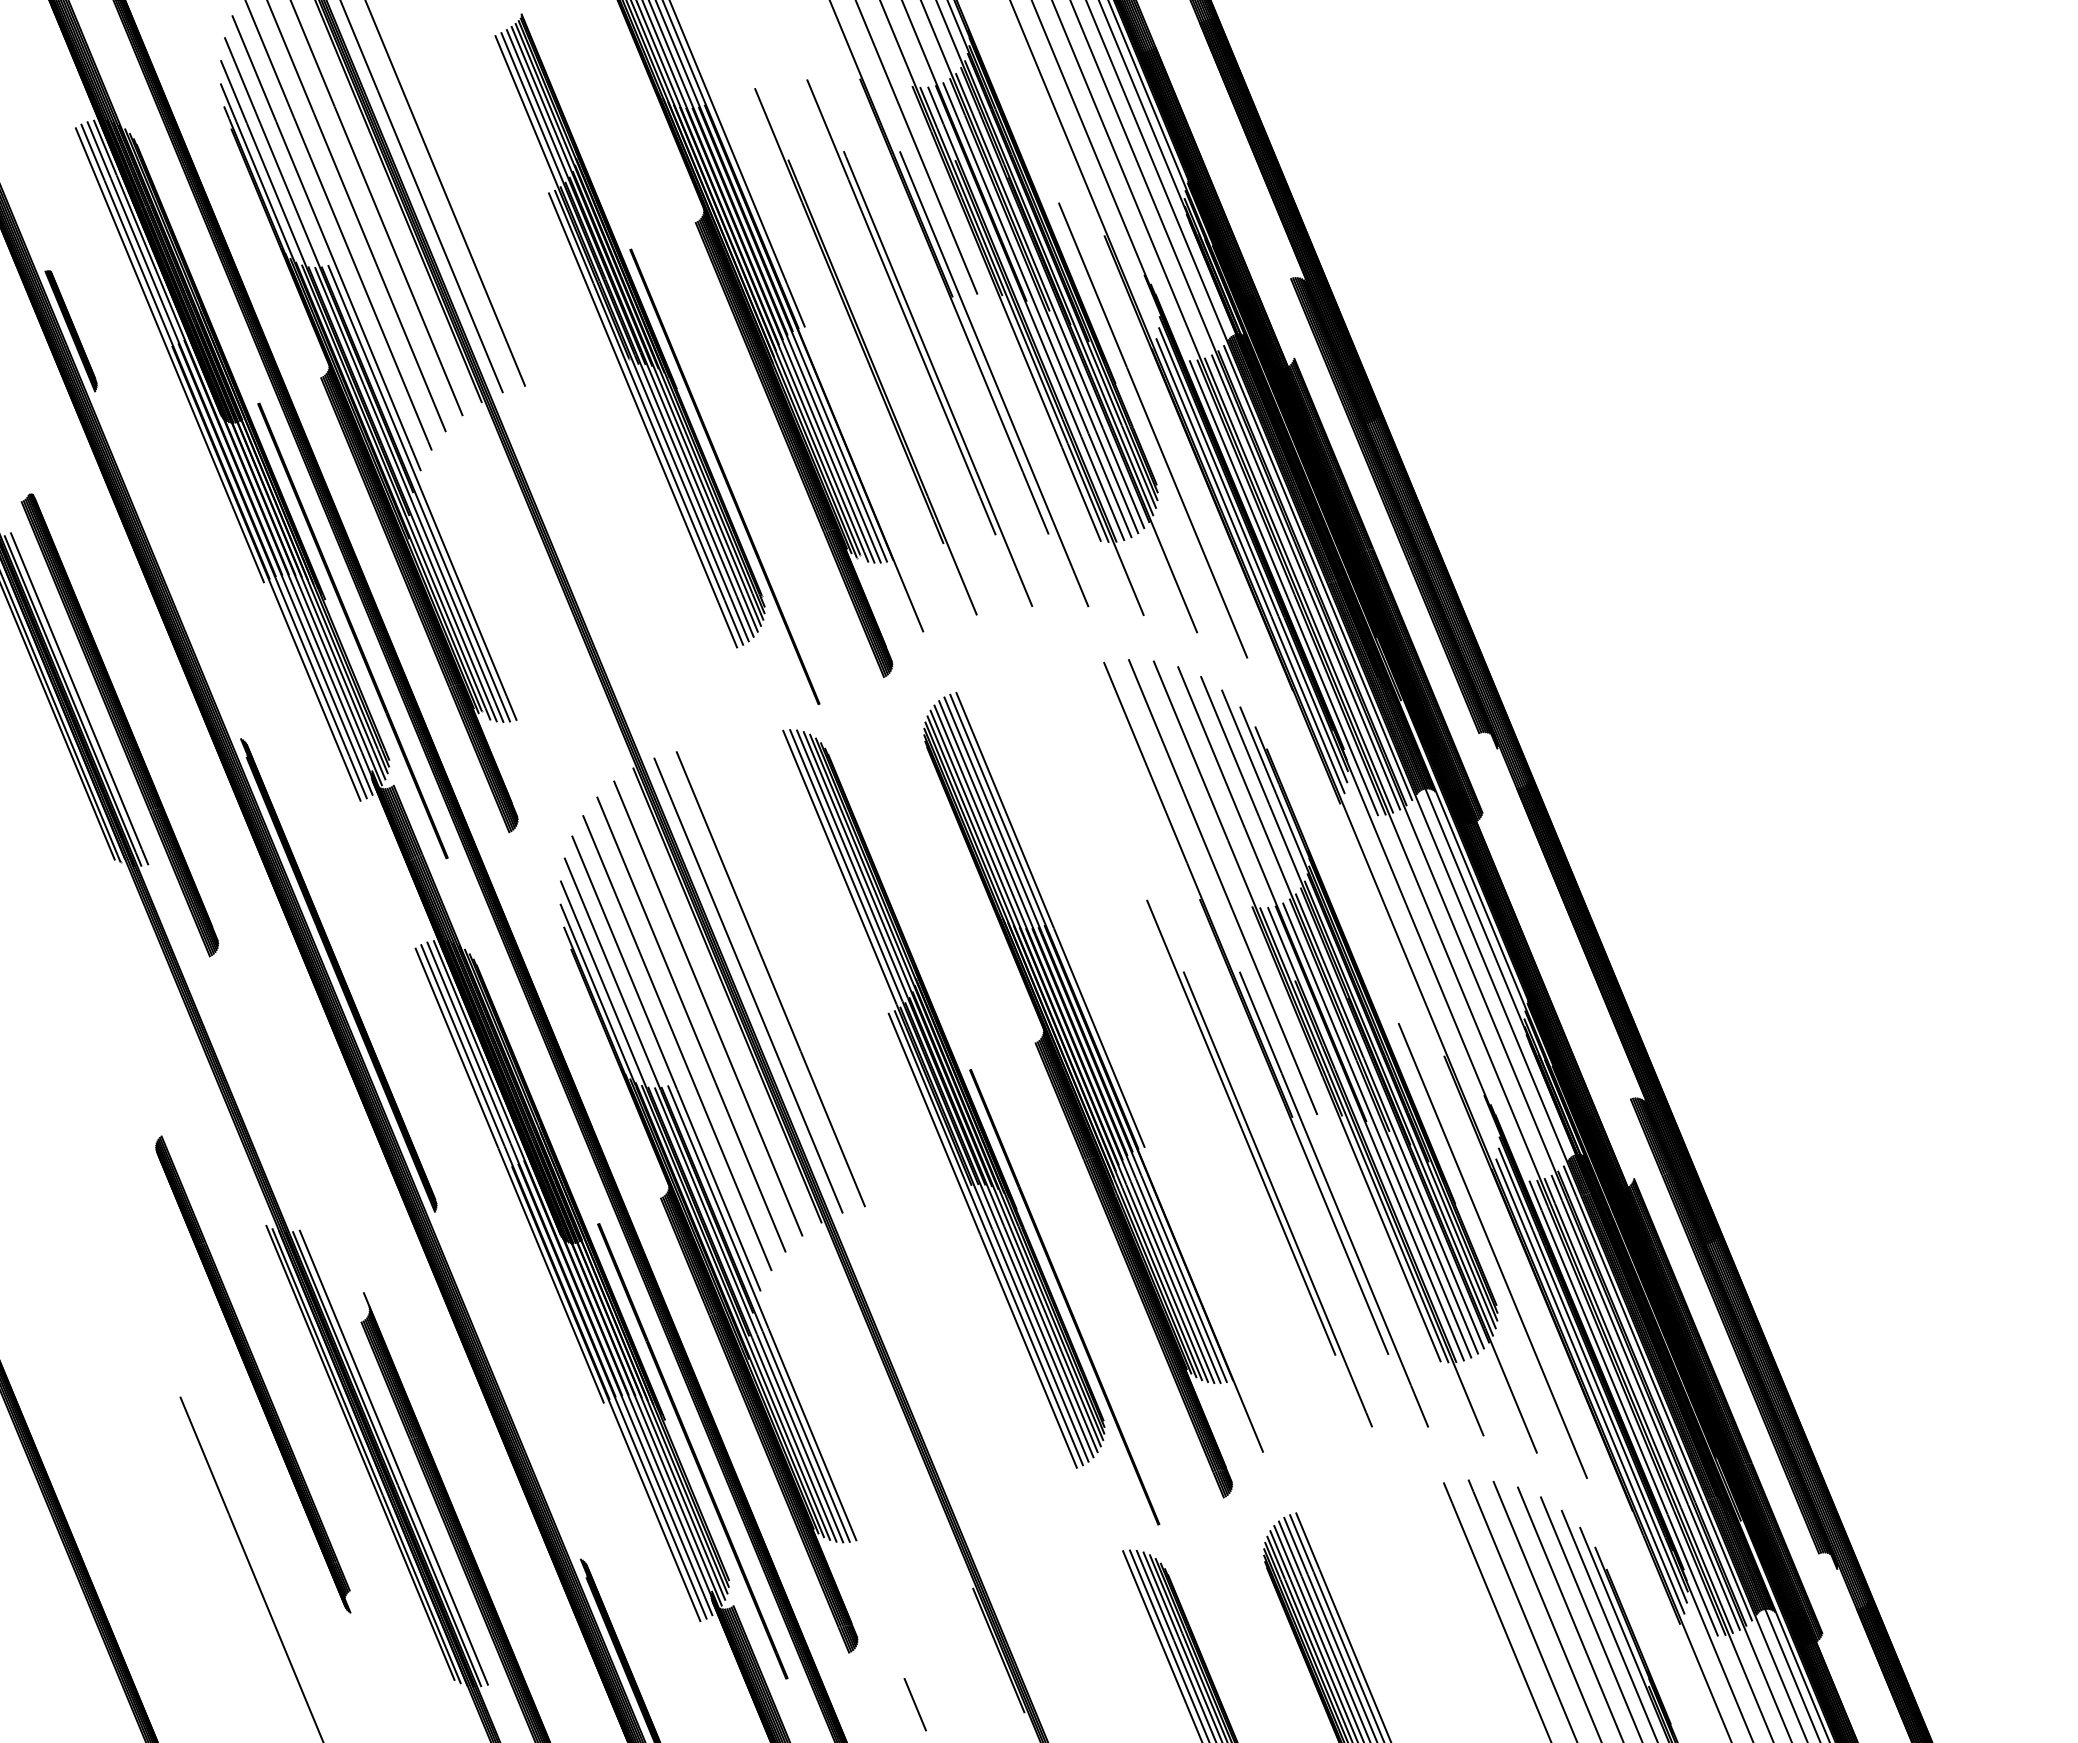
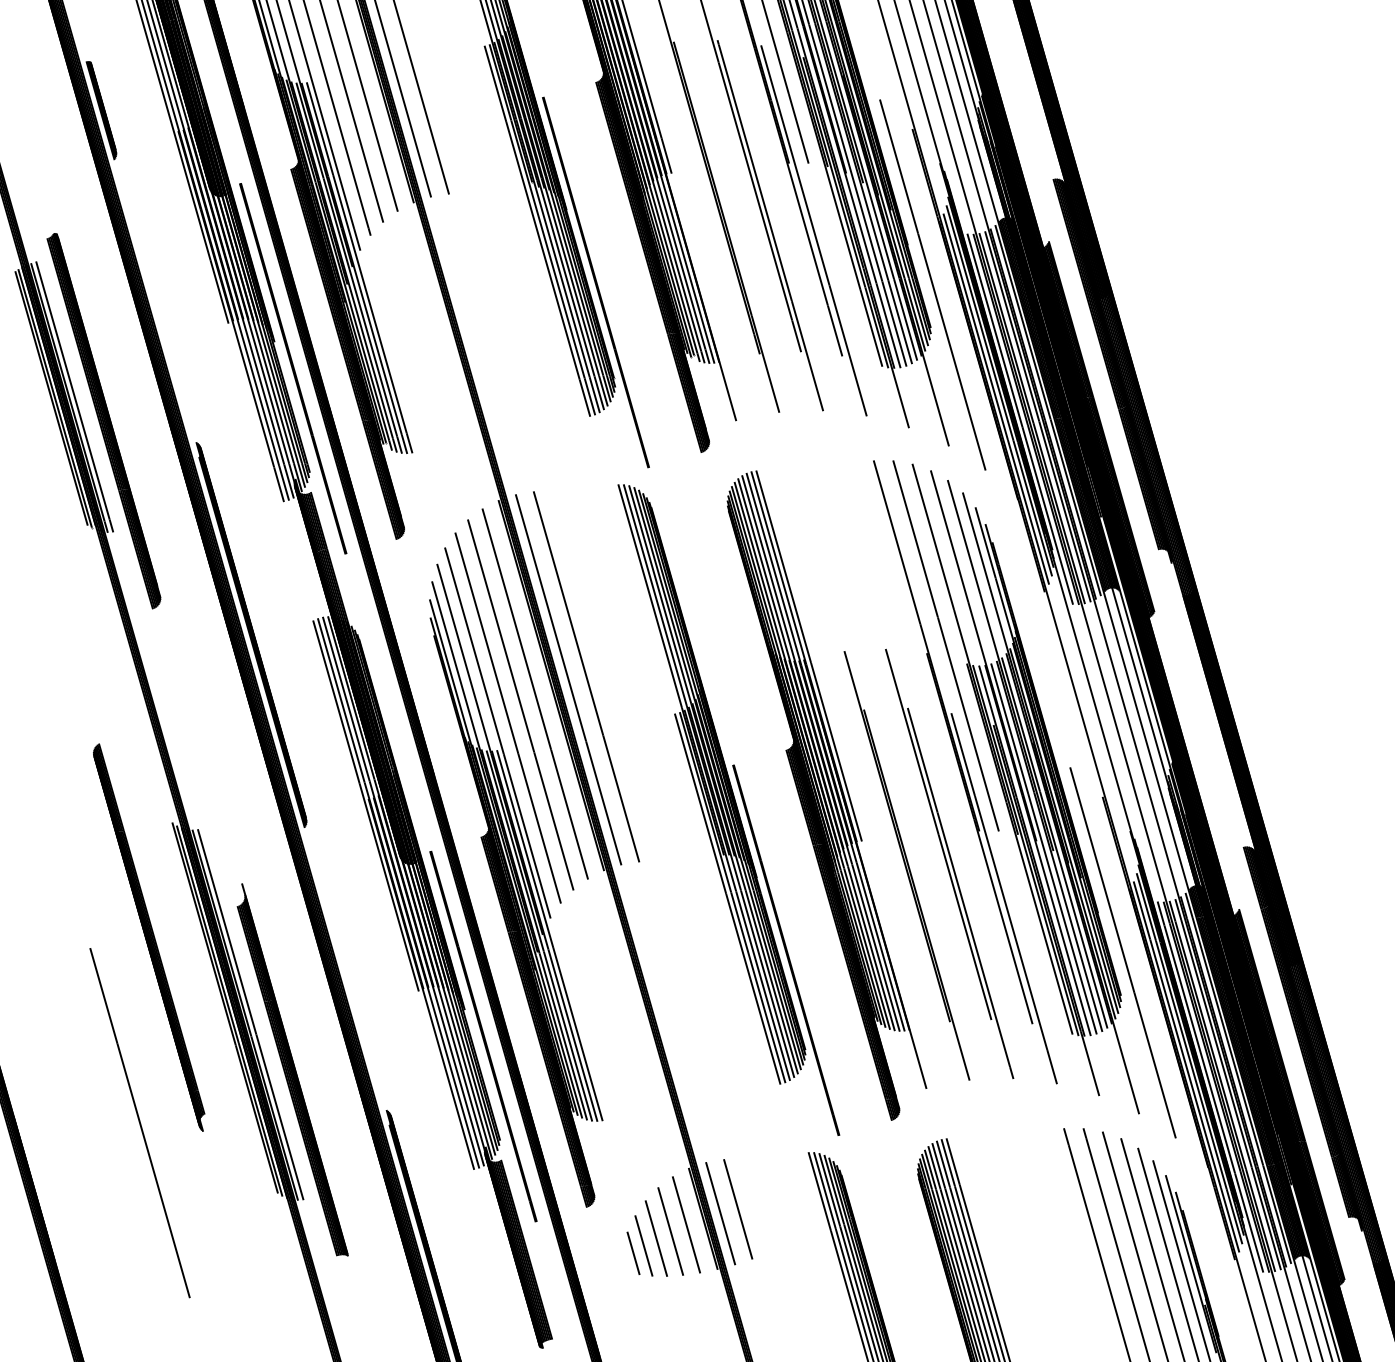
part: (1205, 1171) -> (906, 865), added
line: (1041, 1632) -> (738, 1208), added
line: (1019, 1641) -> (720, 1213), added
line: (978, 1660) -> (686, 1224), added
line: (958, 1671) -> (670, 1231), added
line: (941, 1682) -> (655, 1238), added
line: (926, 1693) -> (643, 1245), added

